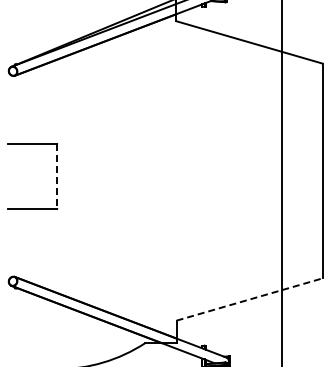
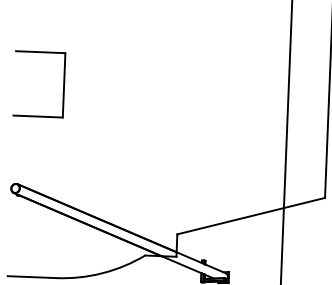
line: (57, 176) -> (64, 85), dashed -> solid
line: (250, 299) -> (252, 216), dashed -> solid

